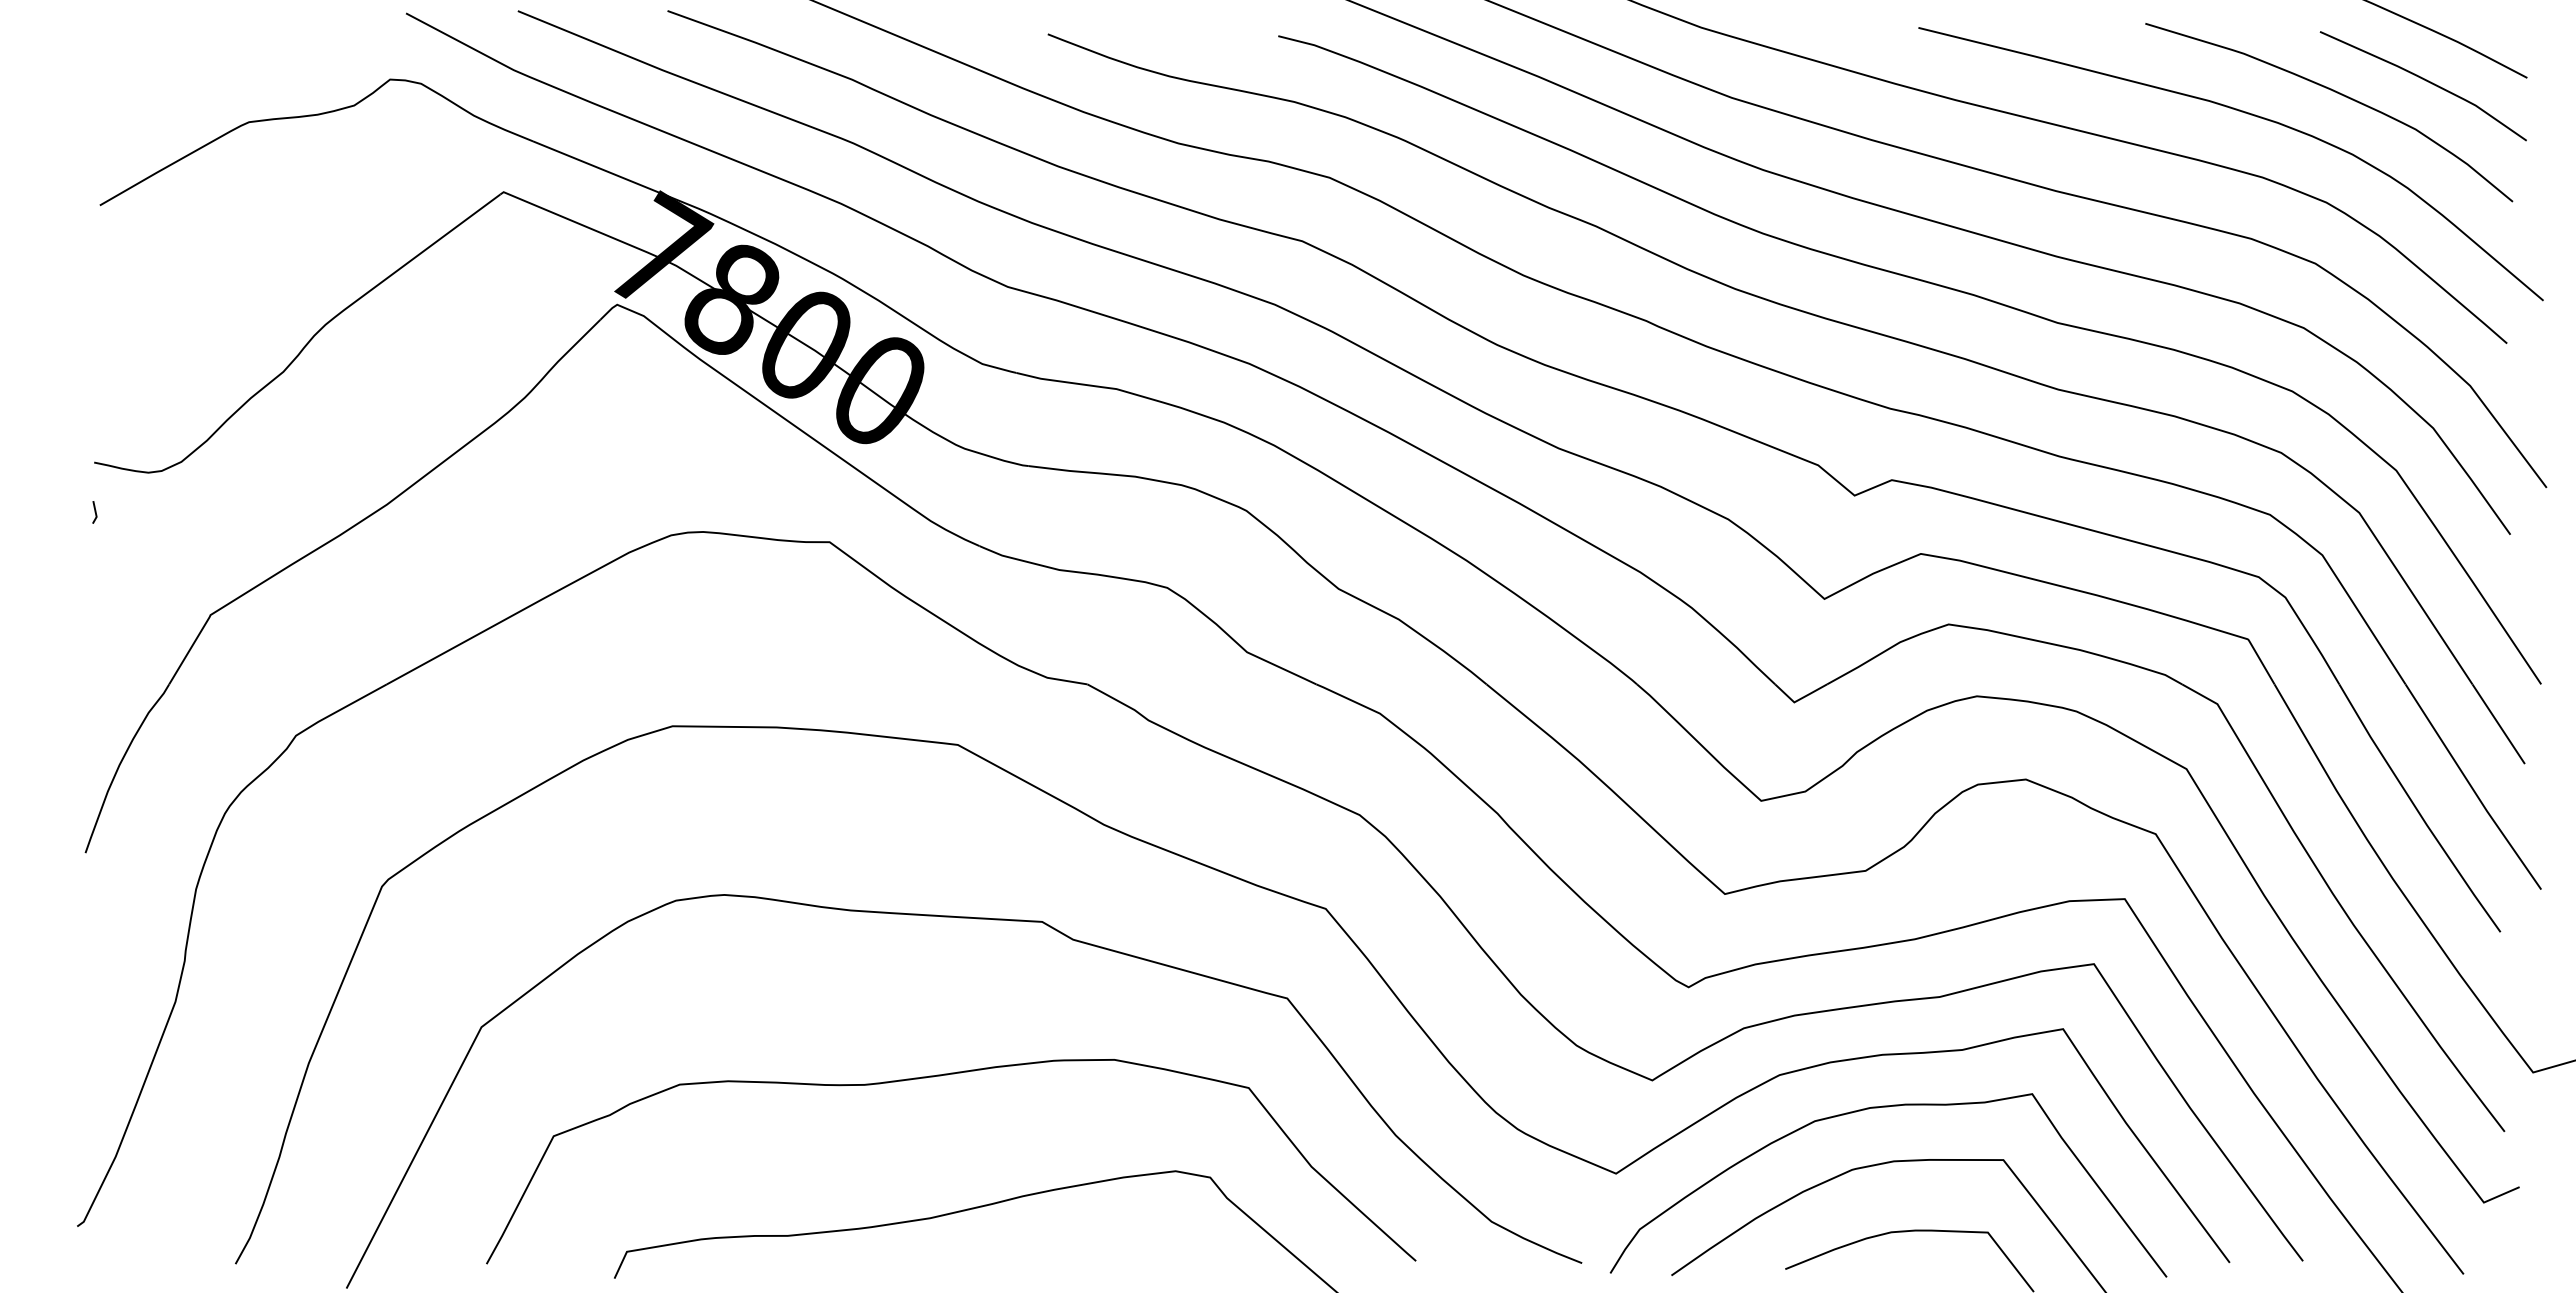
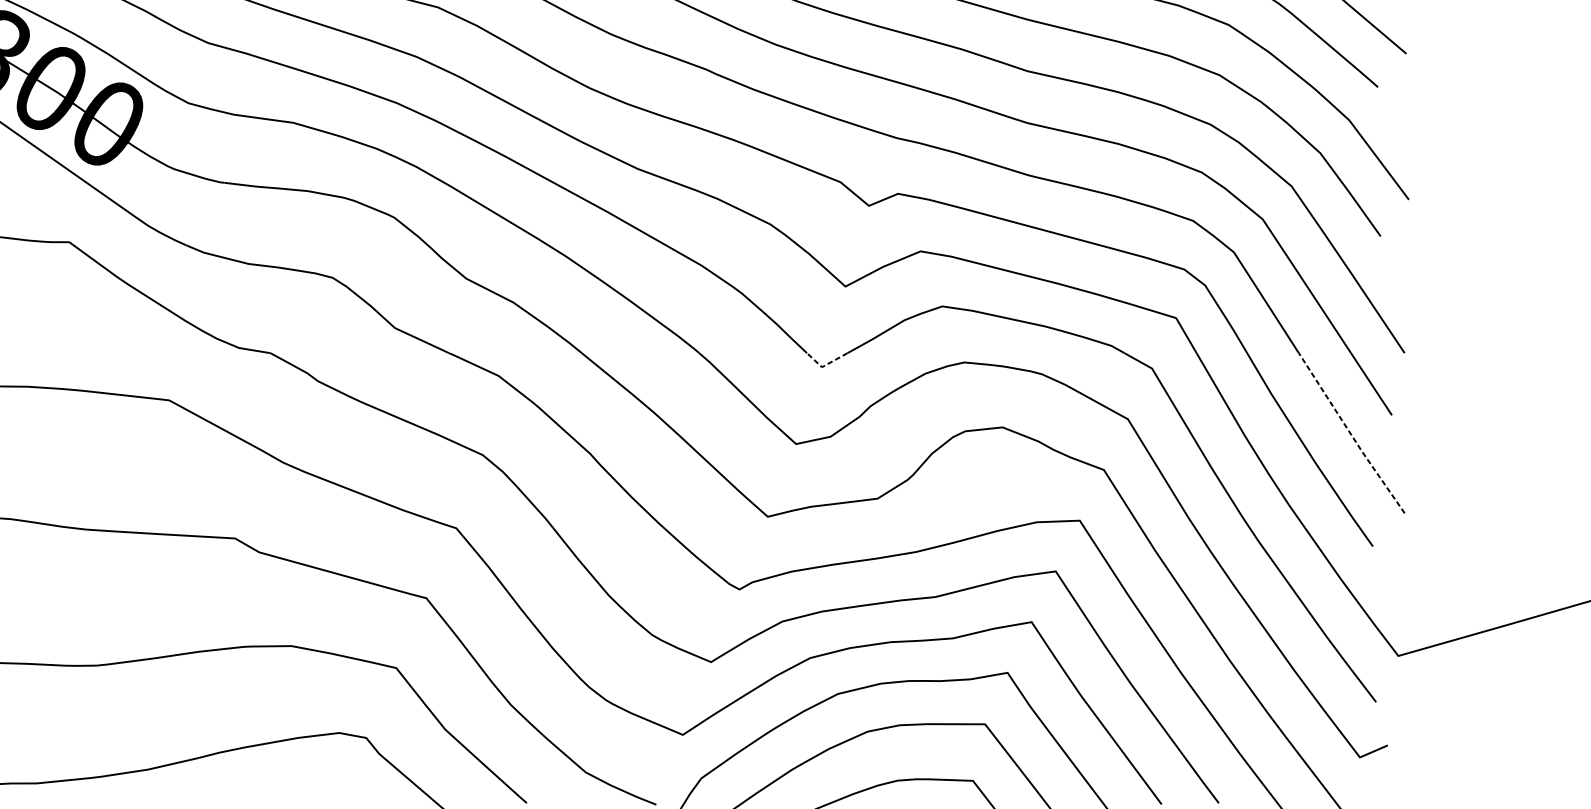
line: (1798, 700) -> (825, 365), solid -> dashed
line: (2472, 788) -> (1351, 434), solid -> dashed

